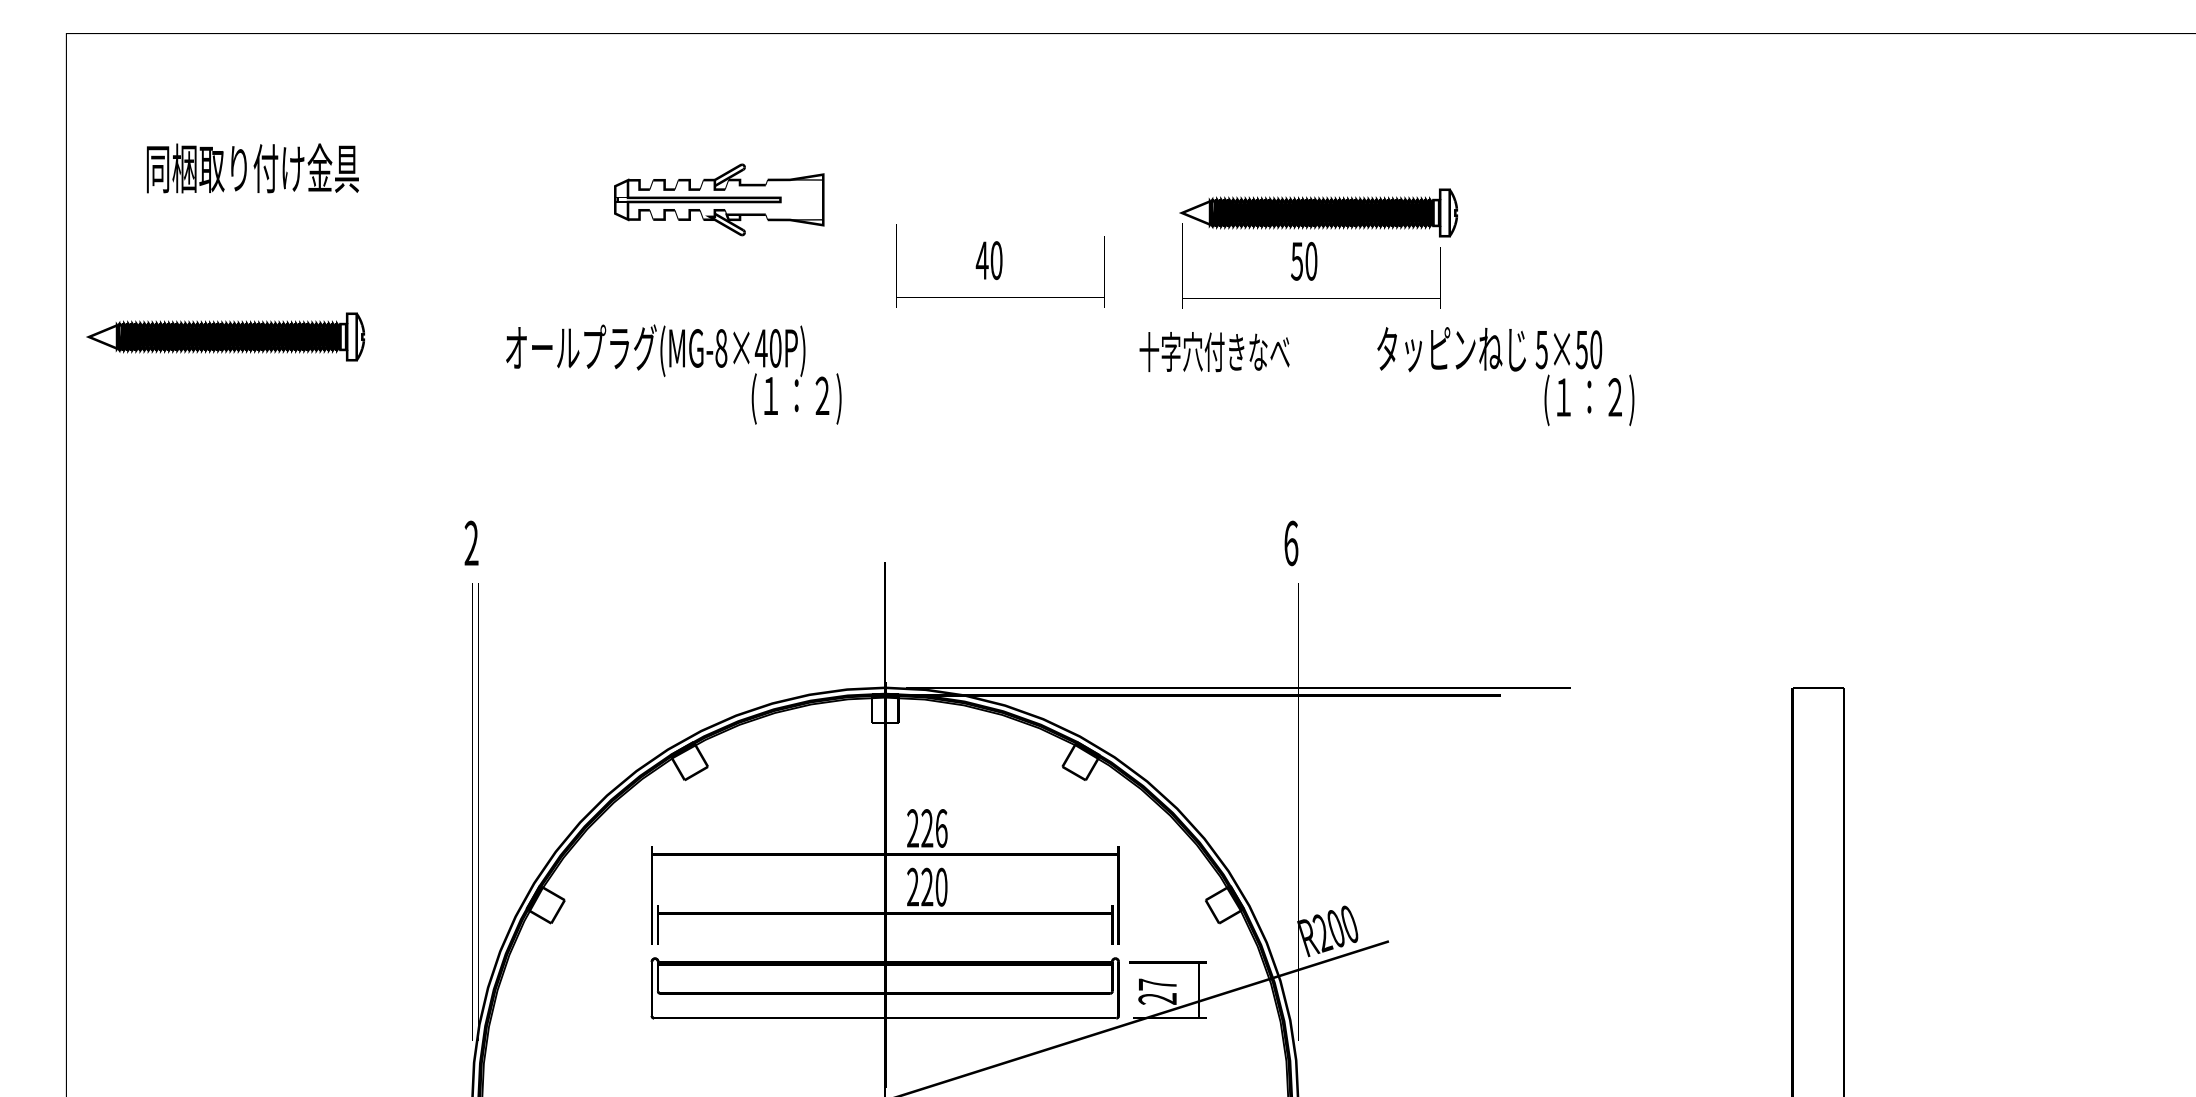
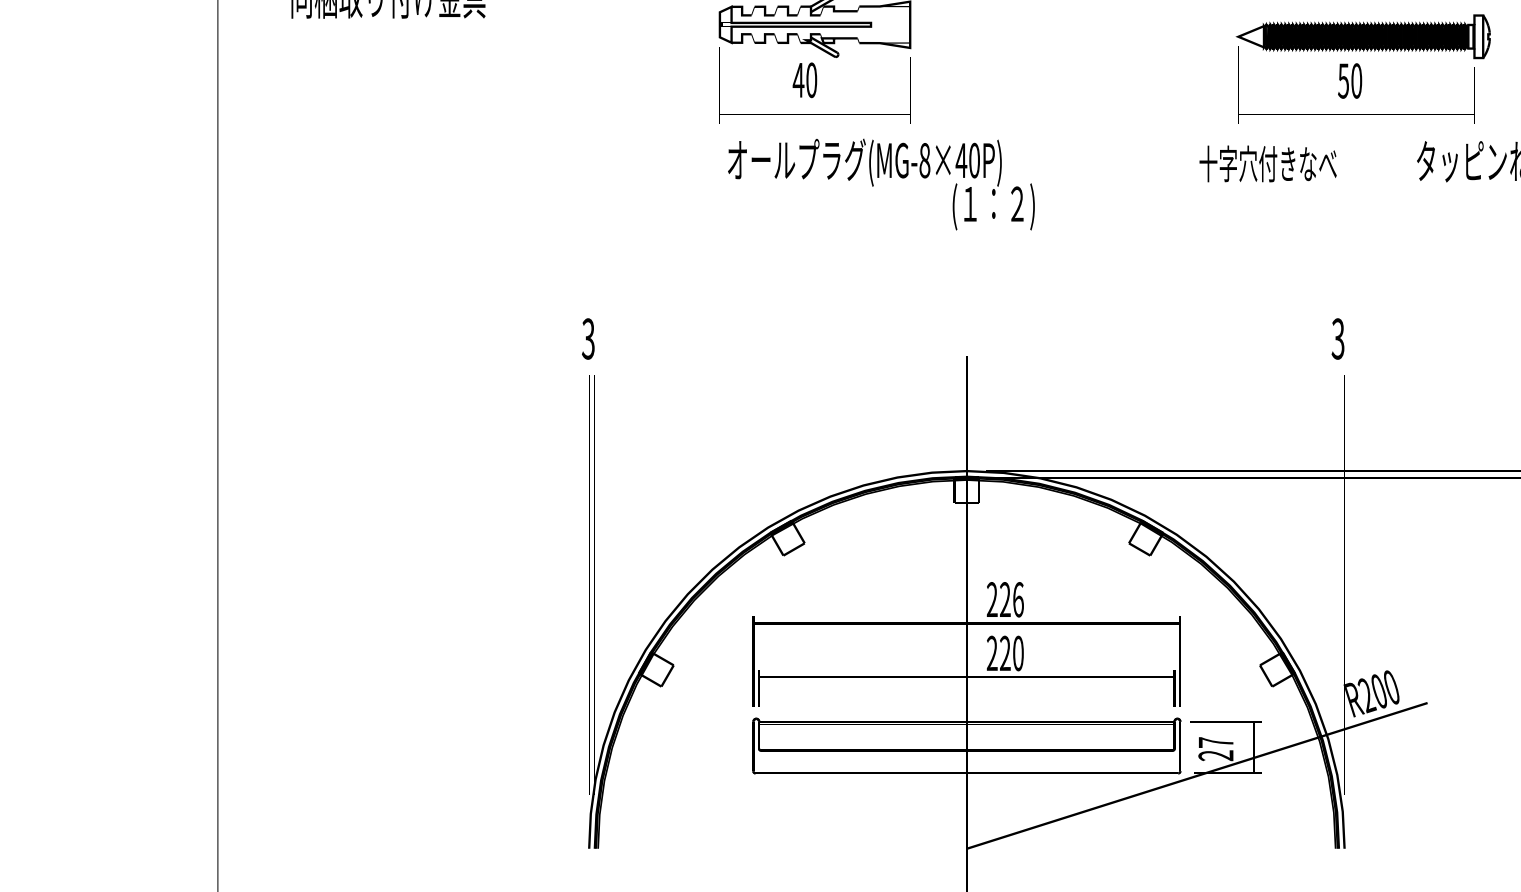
text: (1000, 265) -> (815, 84), moved
part: (225, 336) -> (363, 149), removed
text: (673, 374) -> (881, 184), moved
text: (471, 543) -> (588, 339), 2 -> 3
text: (1291, 543) -> (1338, 339), 6 -> 3

